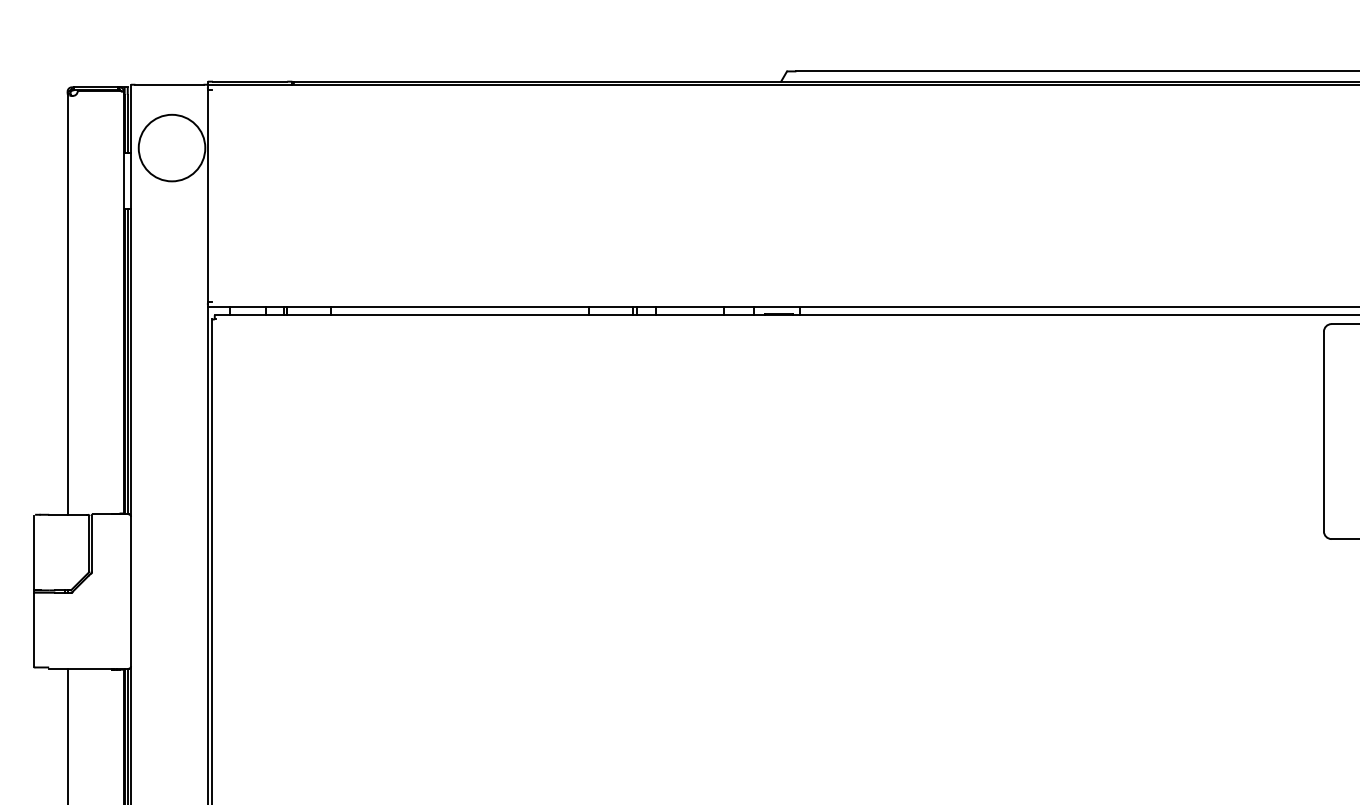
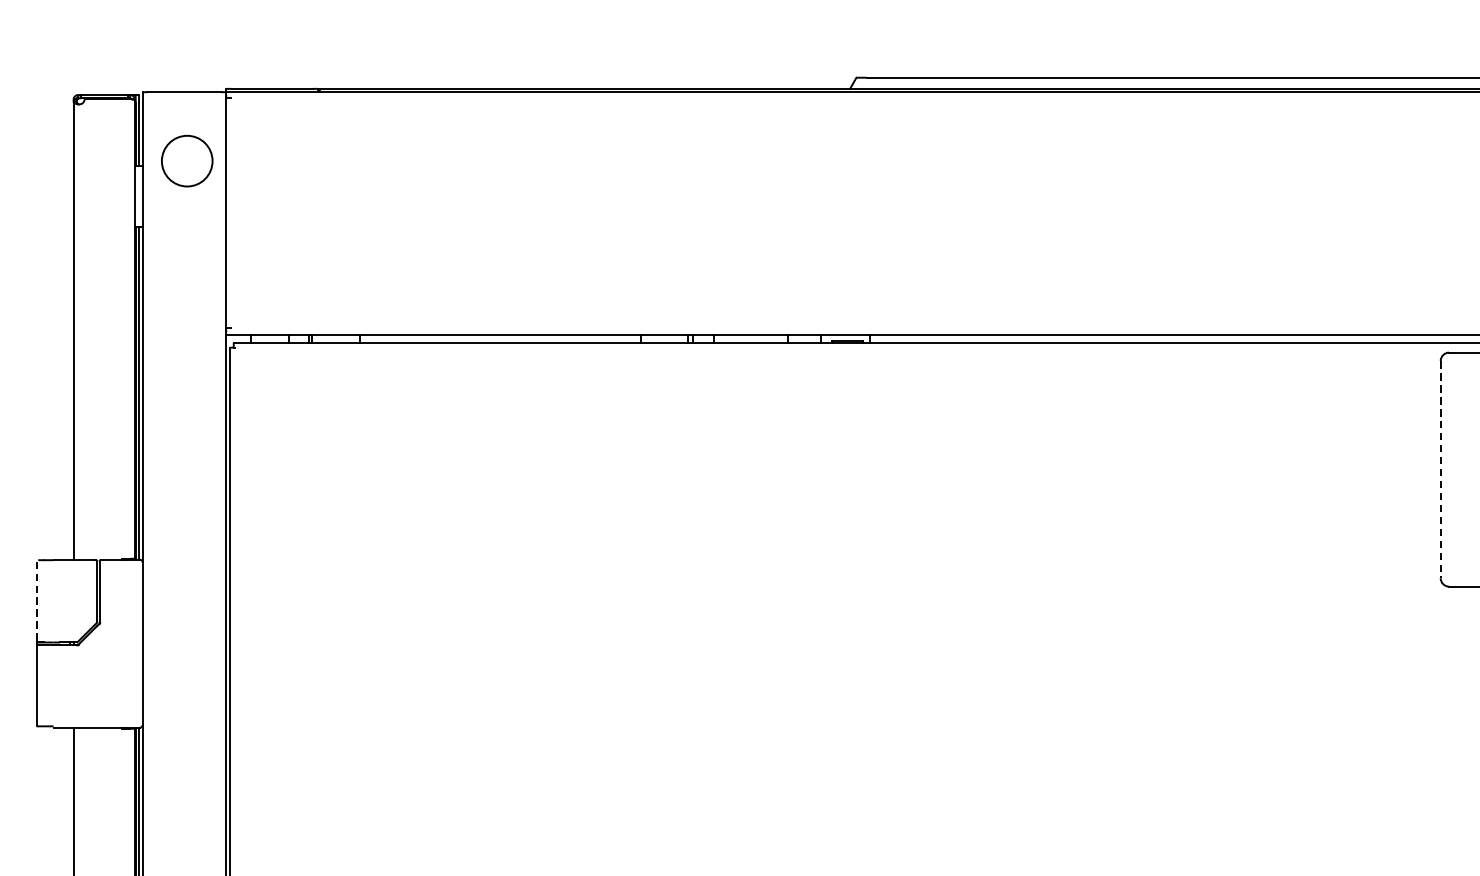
circle: (171, 147) -> (186, 160), size x0.7
line: (1323, 431) -> (1440, 469), solid -> dashed
line: (33, 552) -> (36, 601), solid -> dashed

